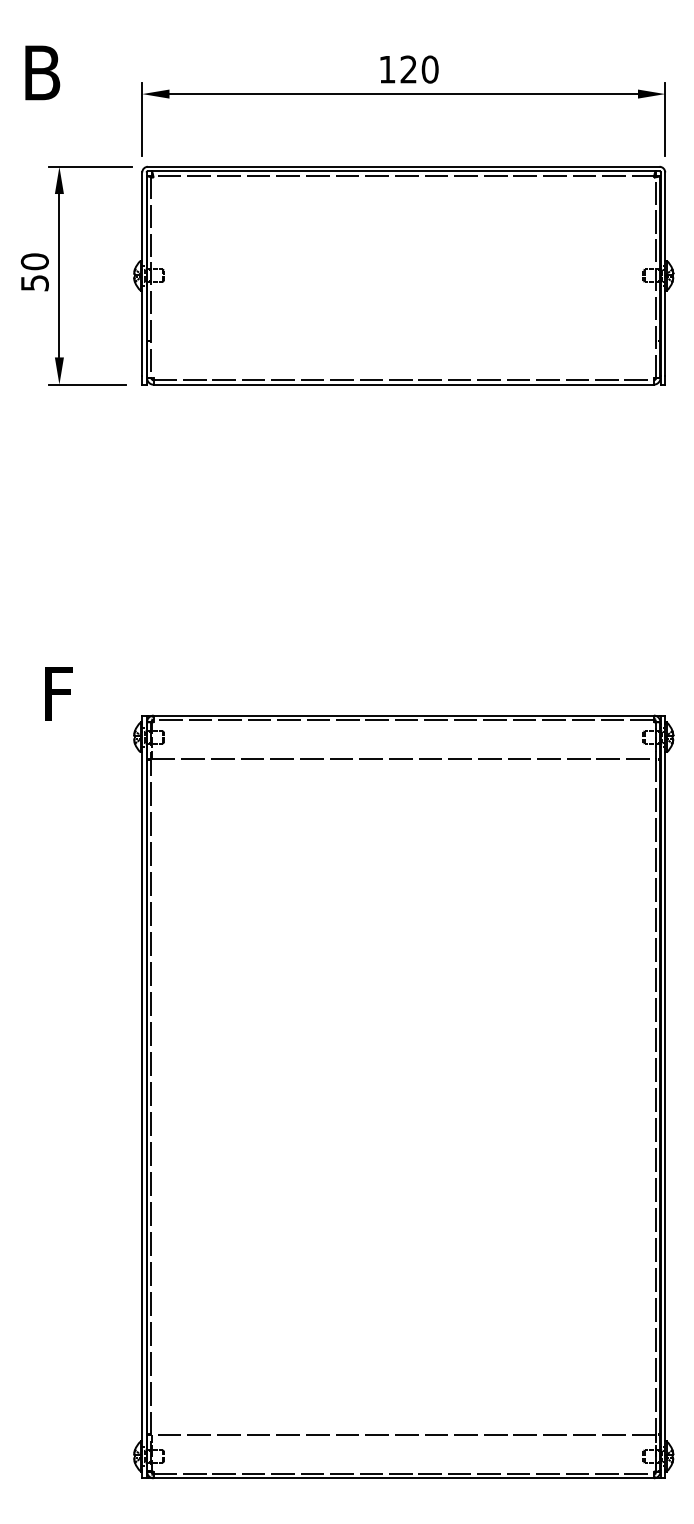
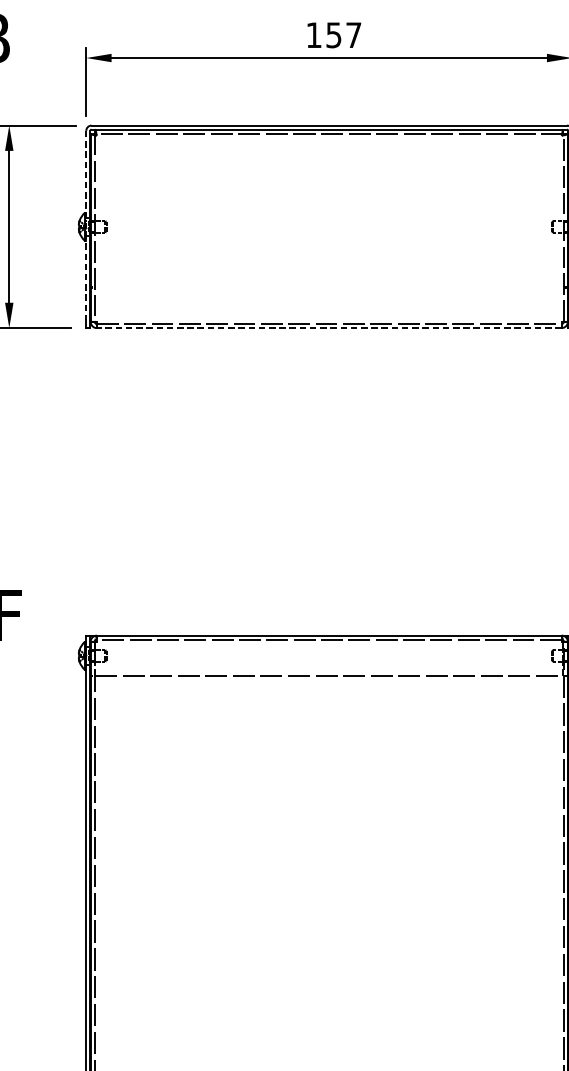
text: (419, 69) -> (343, 35), 120 -> 157
line: (142, 274) -> (86, 225), solid -> dashed
line: (403, 384) -> (329, 327), solid -> dashed

